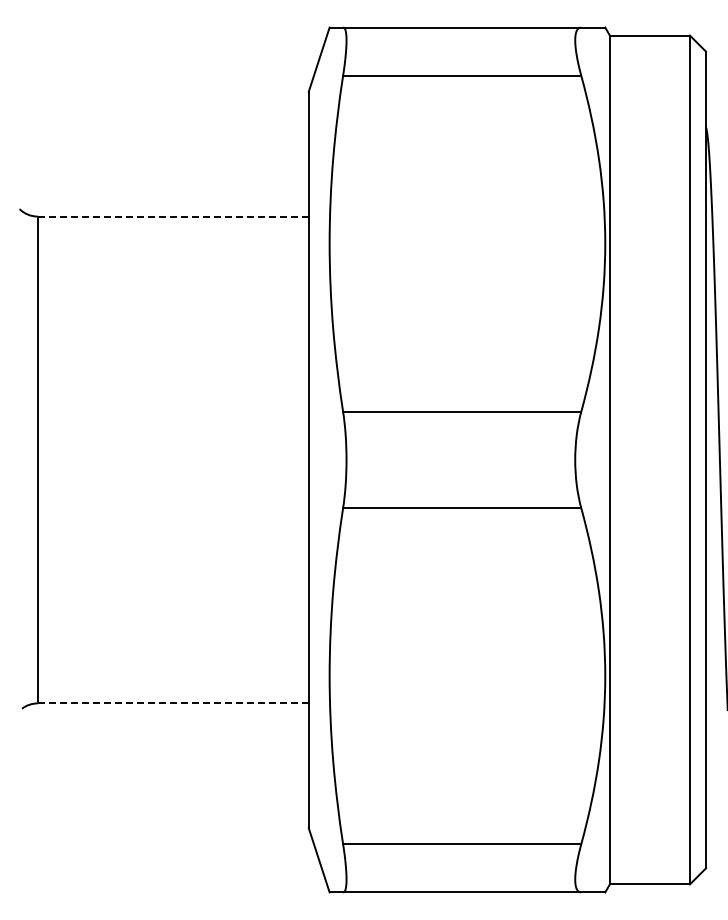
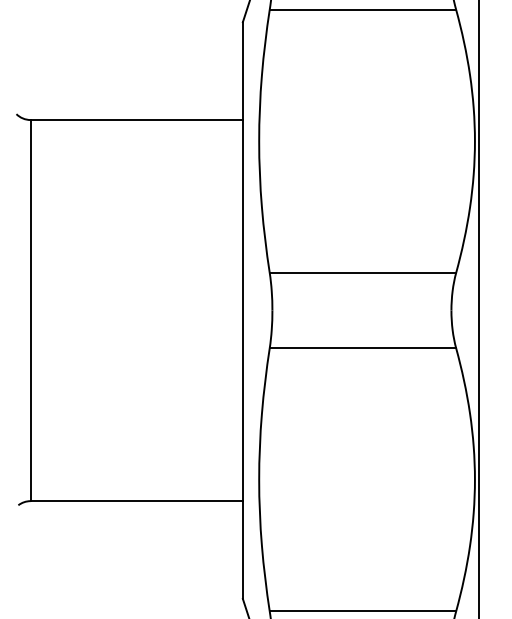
line: (173, 216) -> (136, 119), dashed -> solid
line: (173, 703) -> (136, 501), dashed -> solid

